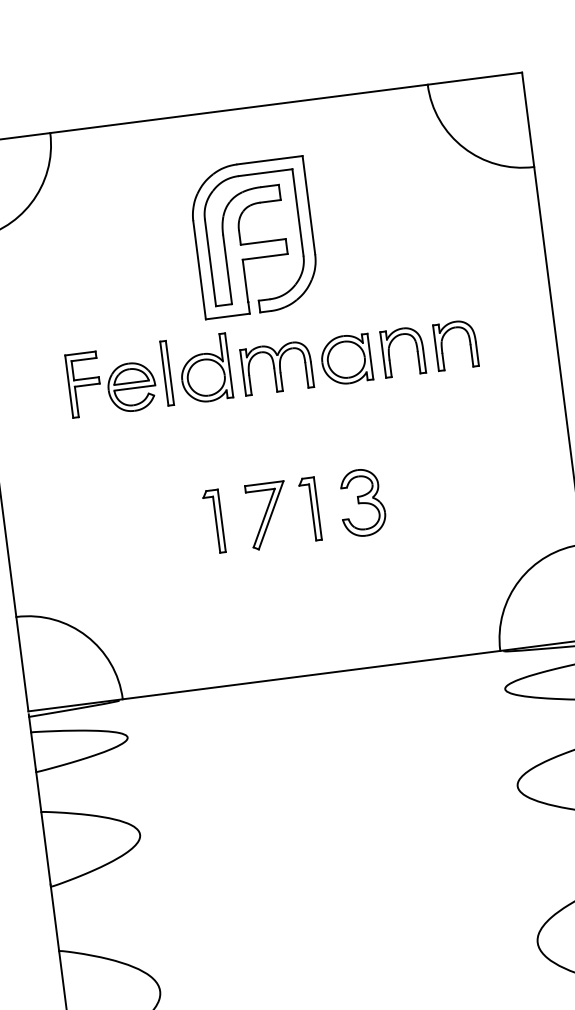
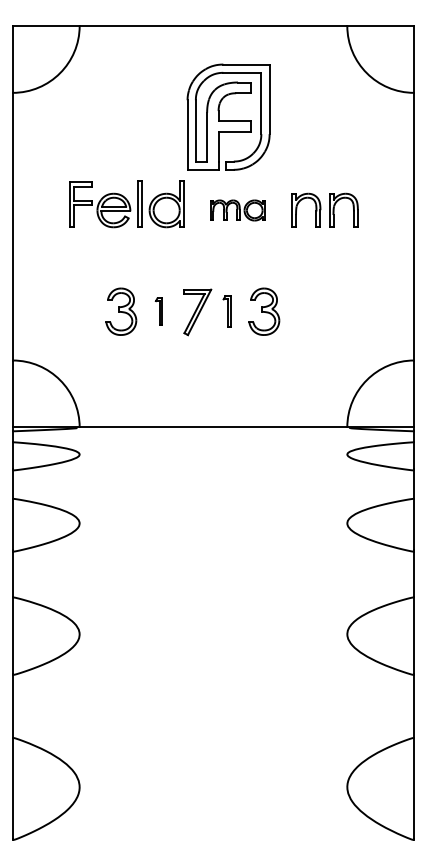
part: (253, 236) -> (228, 116), moved
part: (306, 364) -> (237, 210), size x0.6
part: (310, 509) -> (227, 311), size x0.7
part: (213, 521) -> (158, 311), size x0.6
part: (160, 528) -> (121, 311), added

